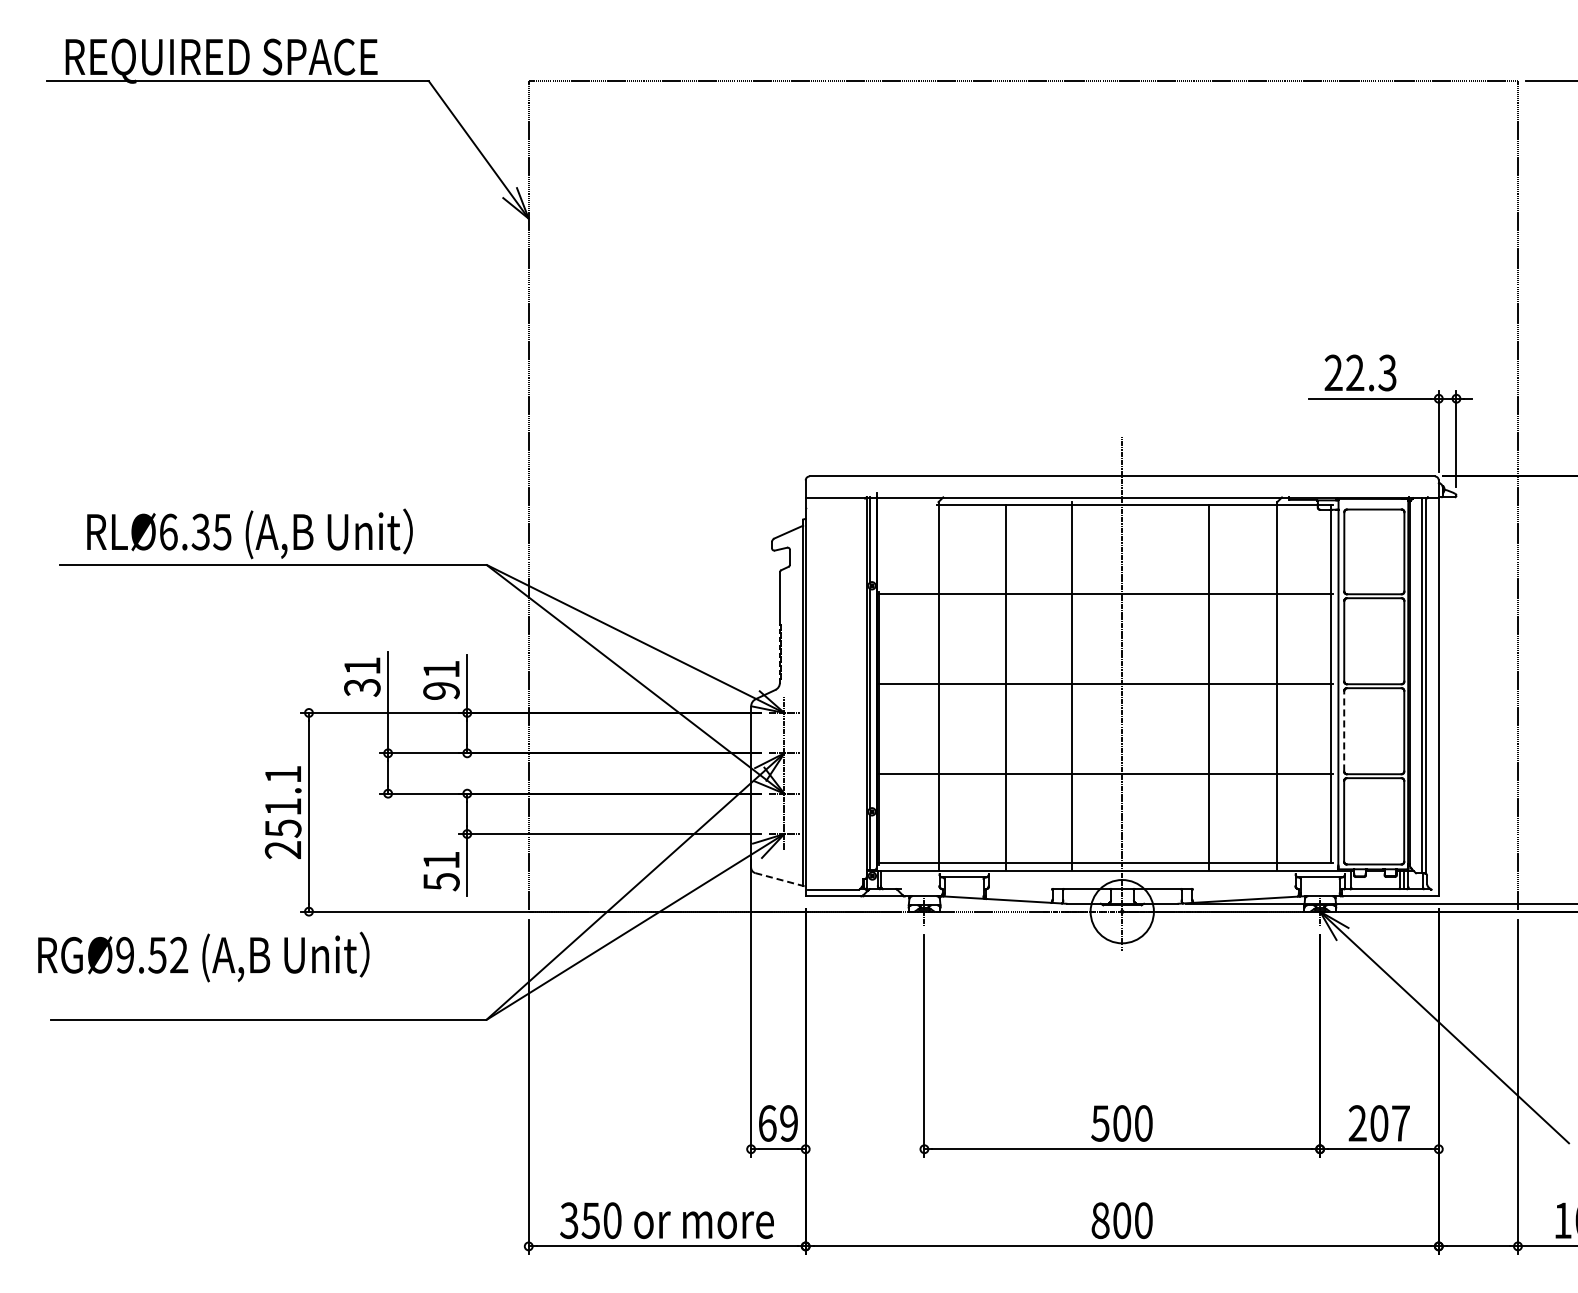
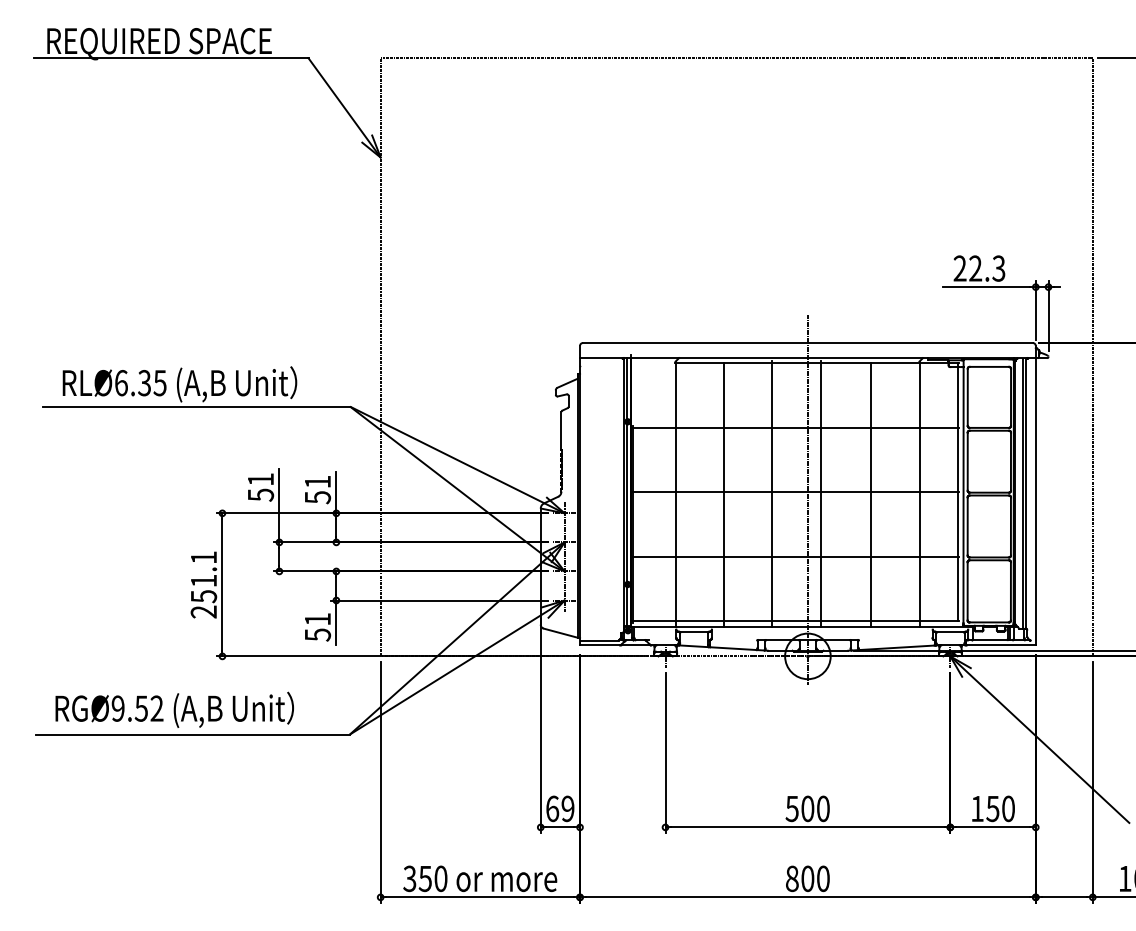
line: (1140, 685) -> (821, 493), added
text: (362, 687) -> (260, 495), 31 -> 51
text: (441, 691) -> (317, 497), 91 -> 51
line: (1344, 730) -> (967, 525), dashed -> solid
line: (781, 879) -> (562, 633), dashed -> solid
text: (203, 956) -> (174, 709), moved
text: (1378, 1123) -> (992, 808), 207 -> 150

